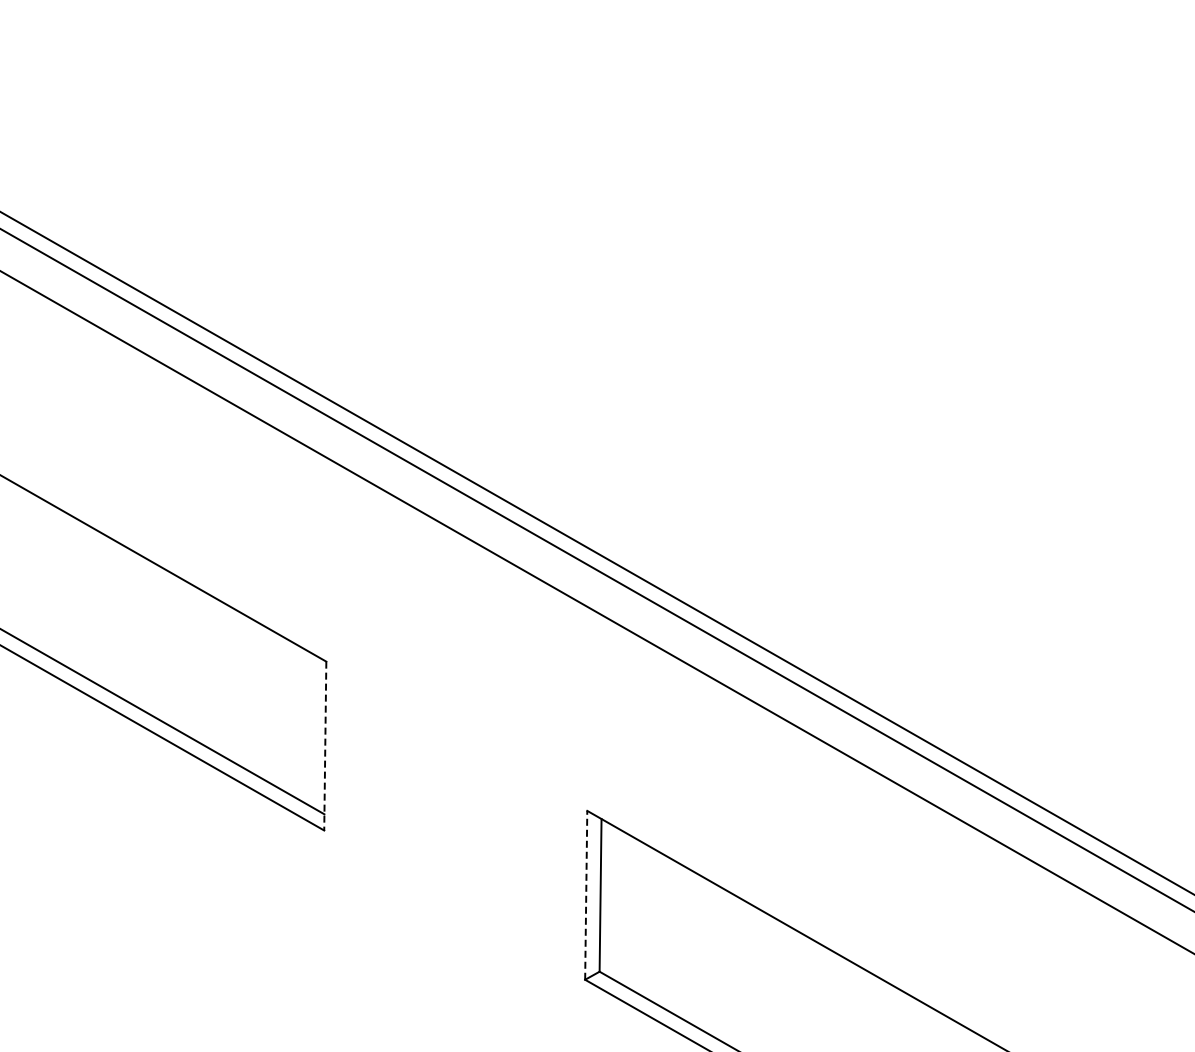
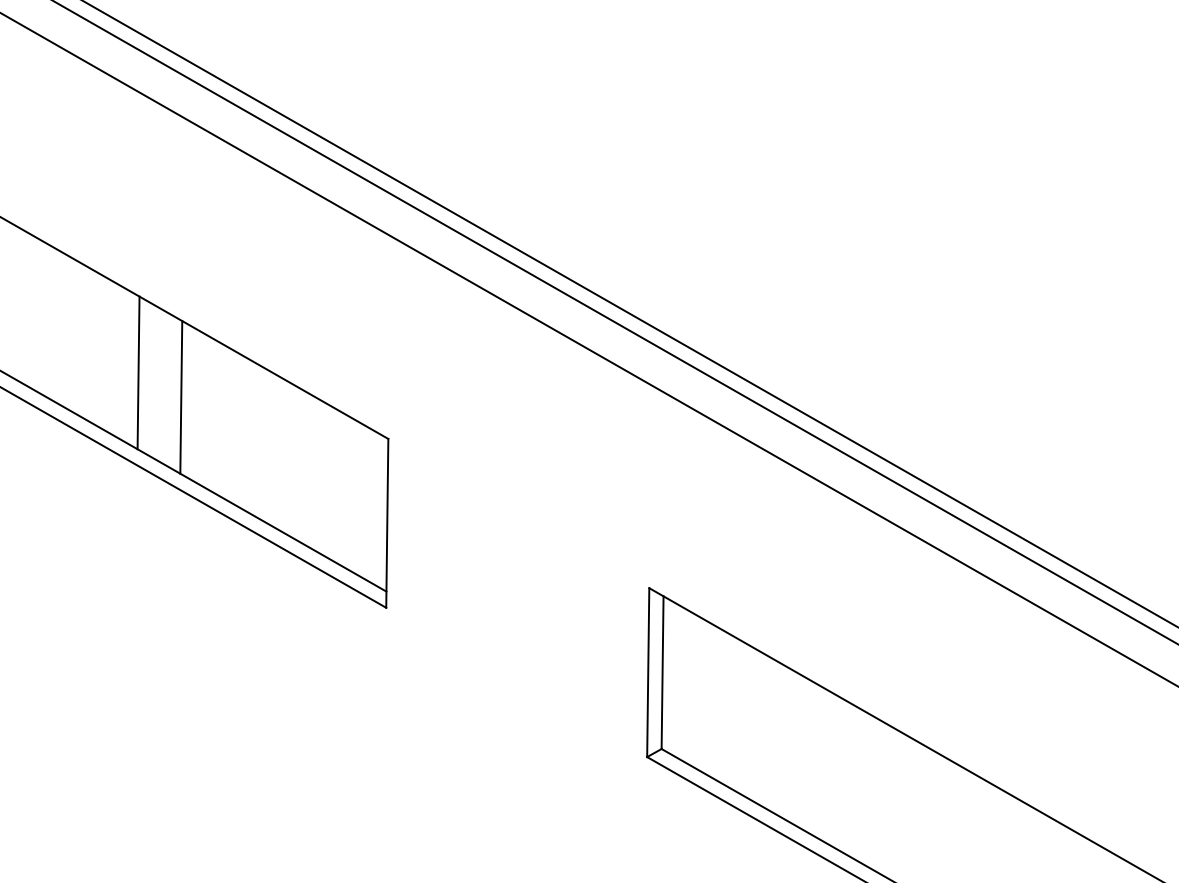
line: (76, 595) -> (138, 372), added
line: (119, 619) -> (181, 396), added
line: (325, 746) -> (387, 523), dashed -> solid
line: (586, 894) -> (648, 671), dashed -> solid

